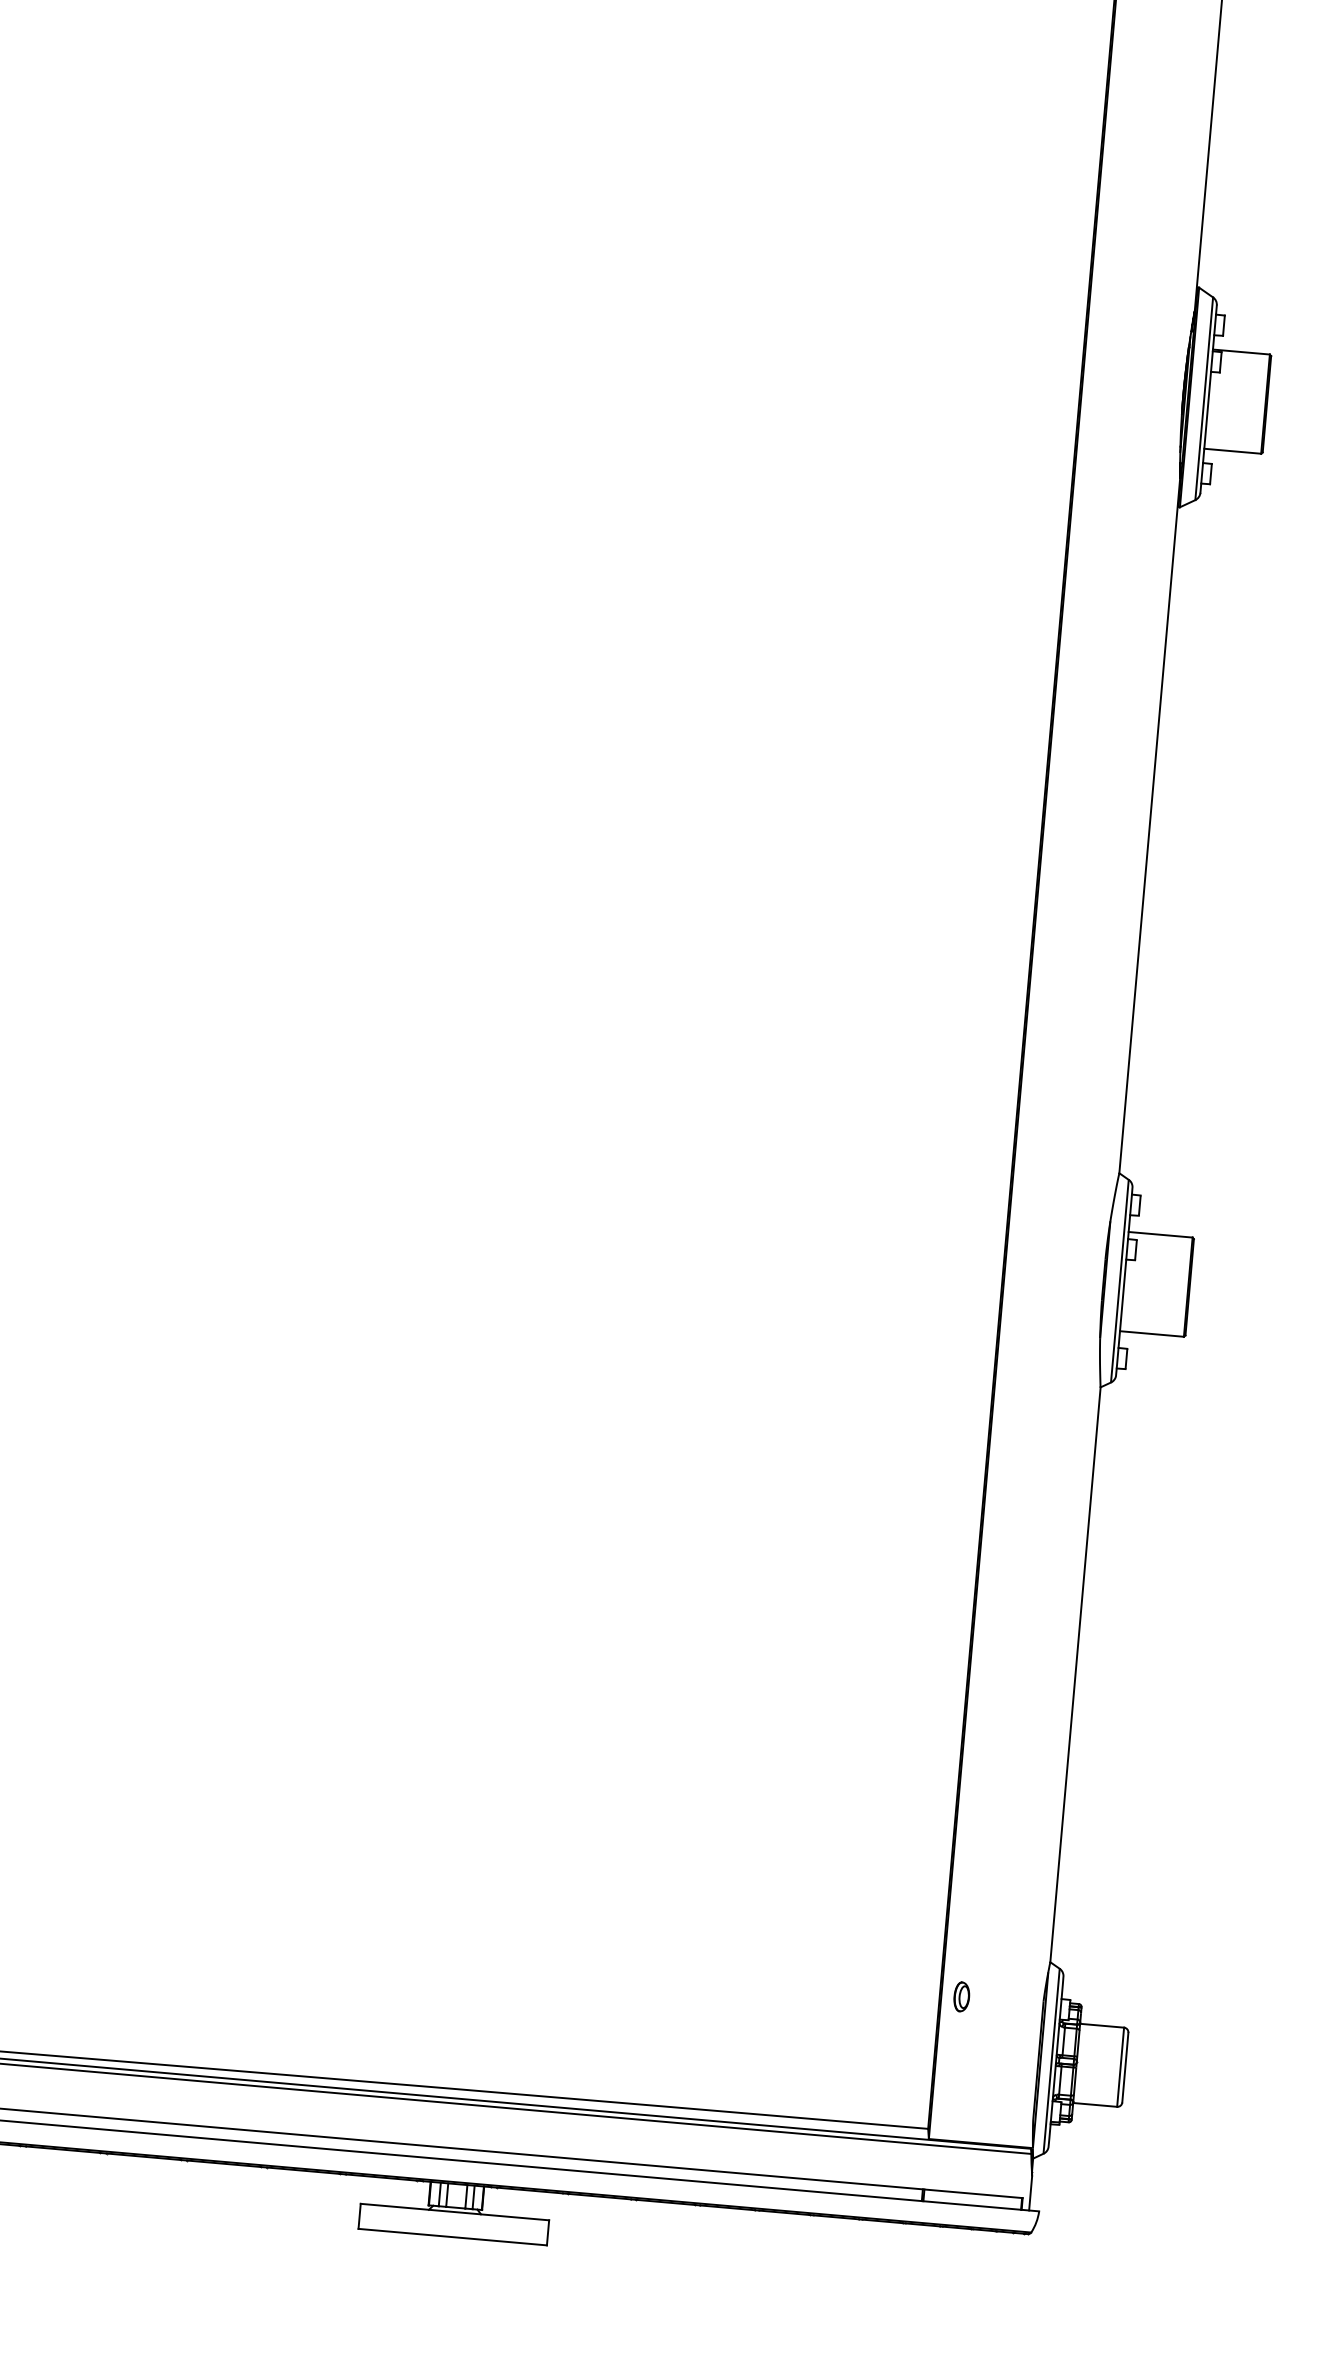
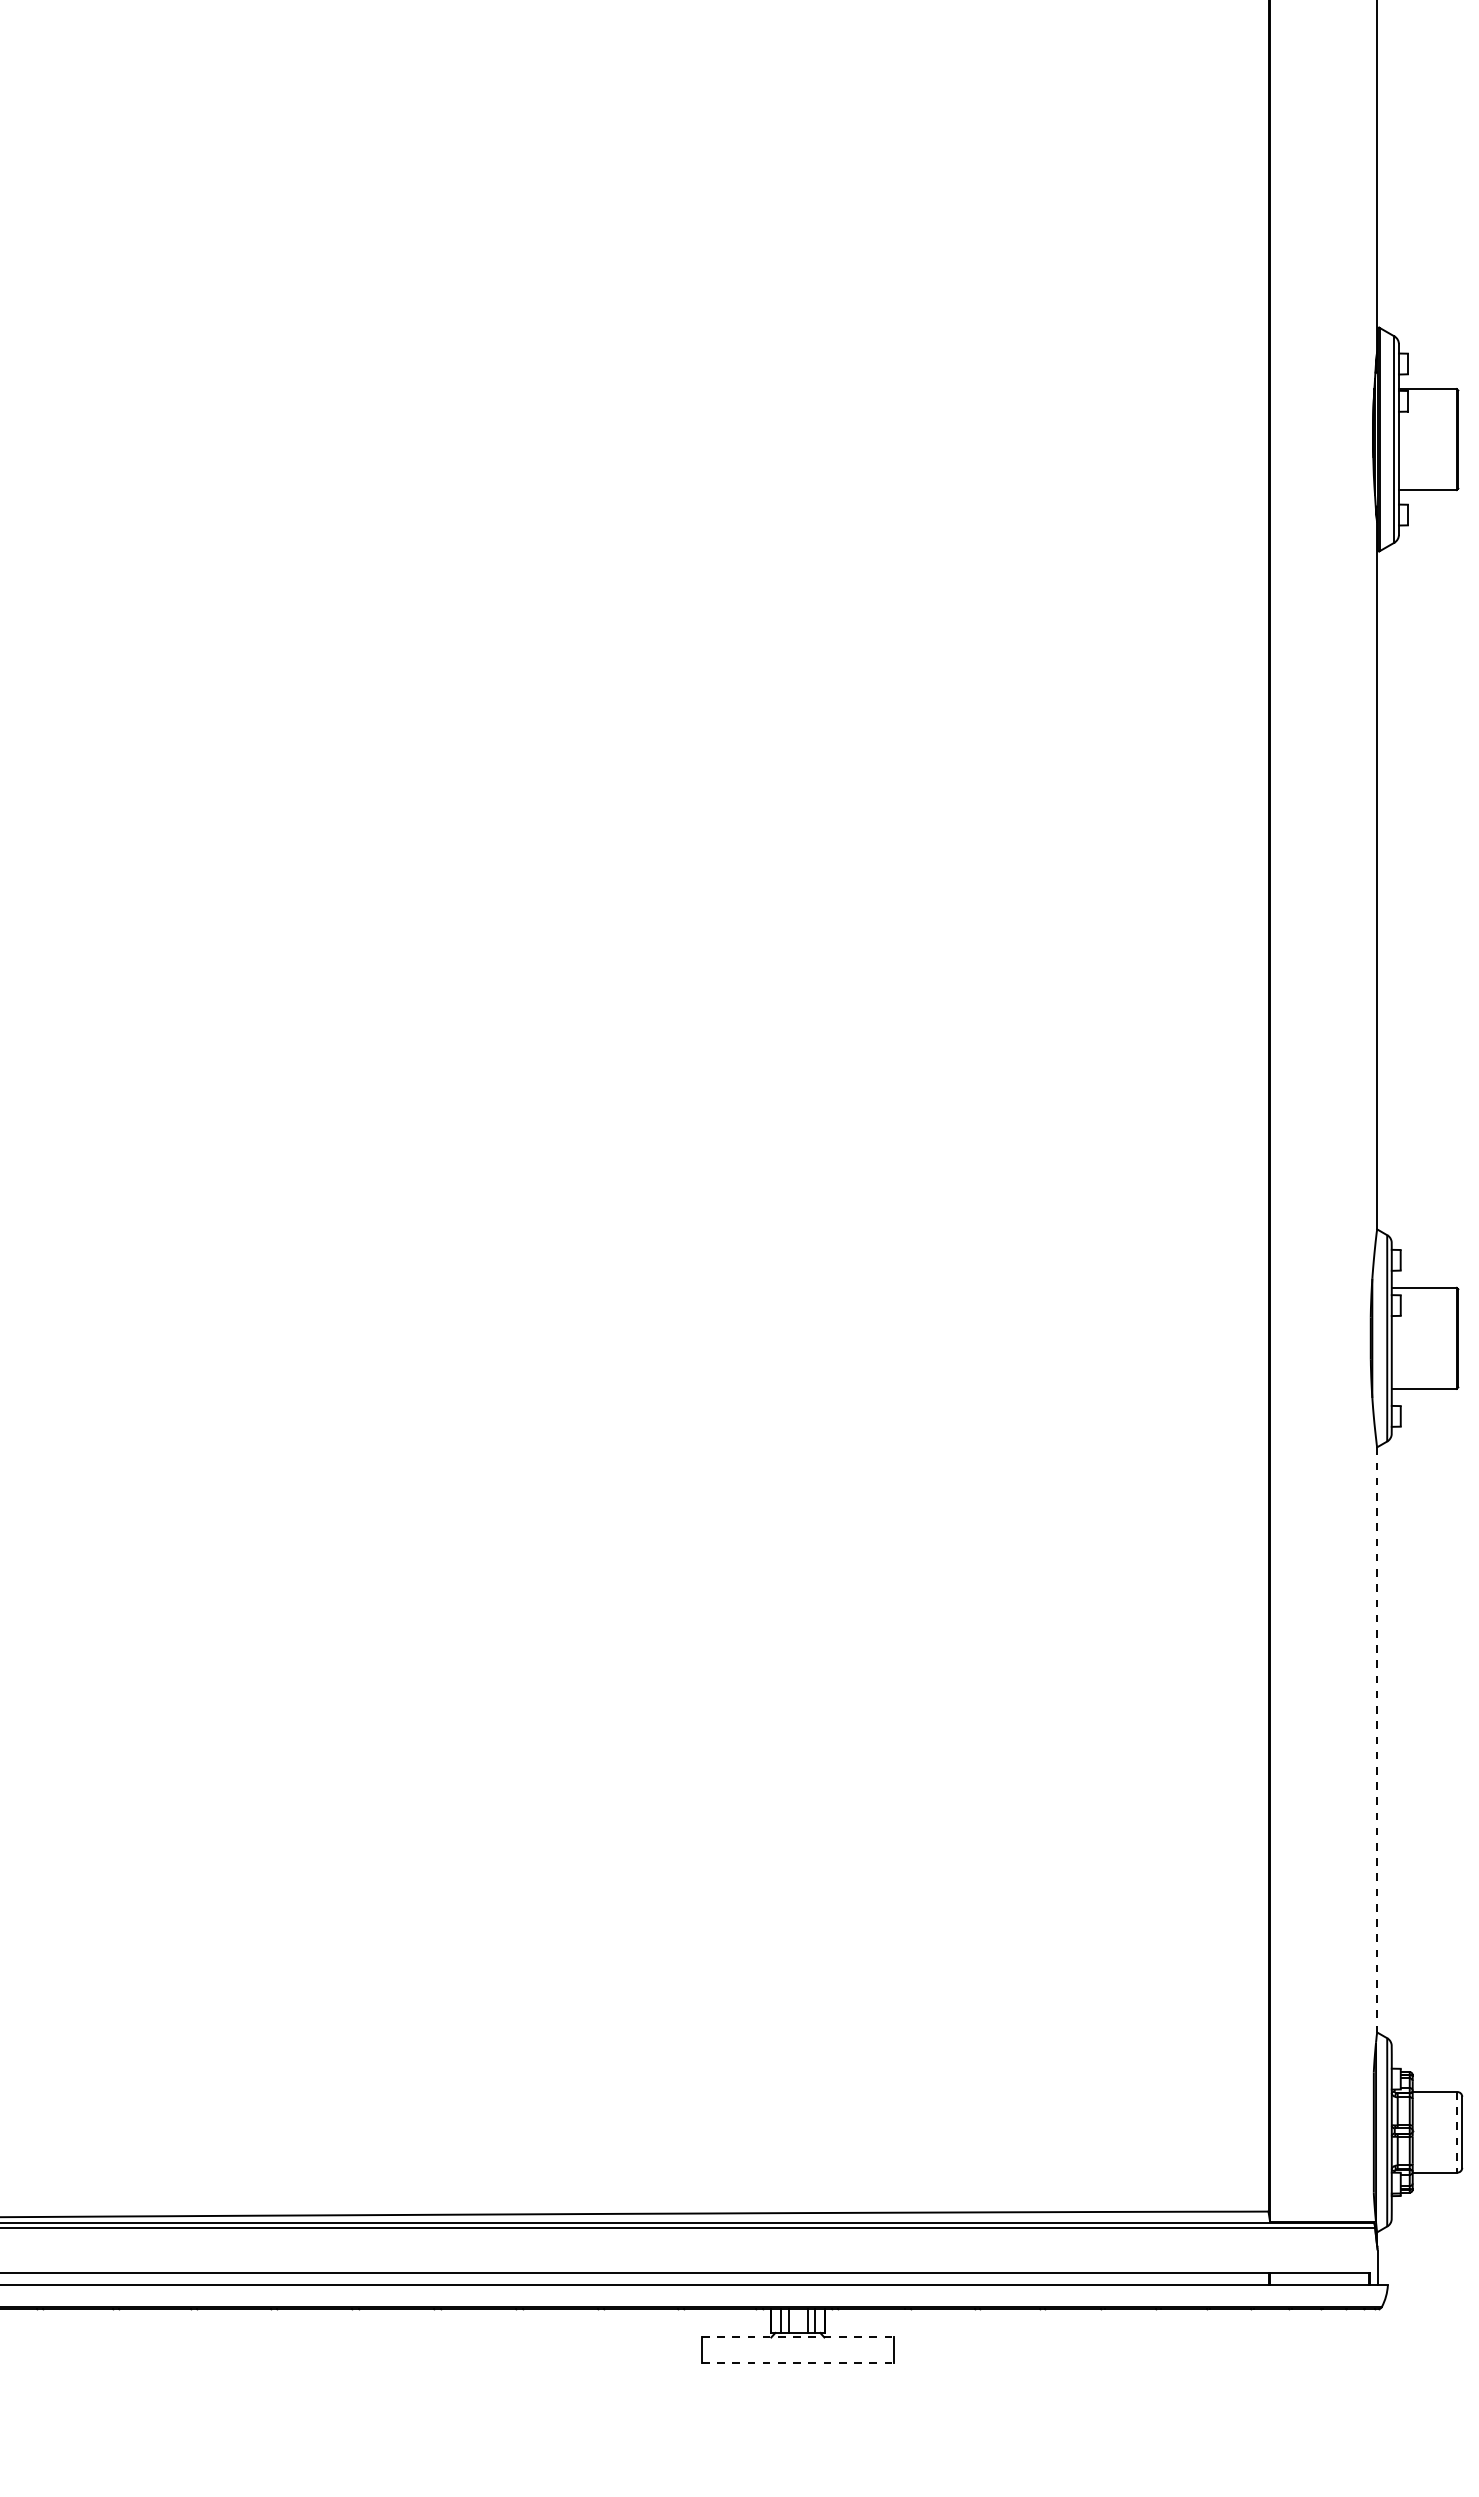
line: (1075, 1674) -> (1377, 1739), solid -> dashed
part: (961, 1996) -> (1290, 2074), removed
line: (1120, 2067) -> (1457, 2132), solid -> dashed
line: (454, 2212) -> (797, 2337), solid -> dashed
line: (452, 2236) -> (797, 2362), solid -> dashed

